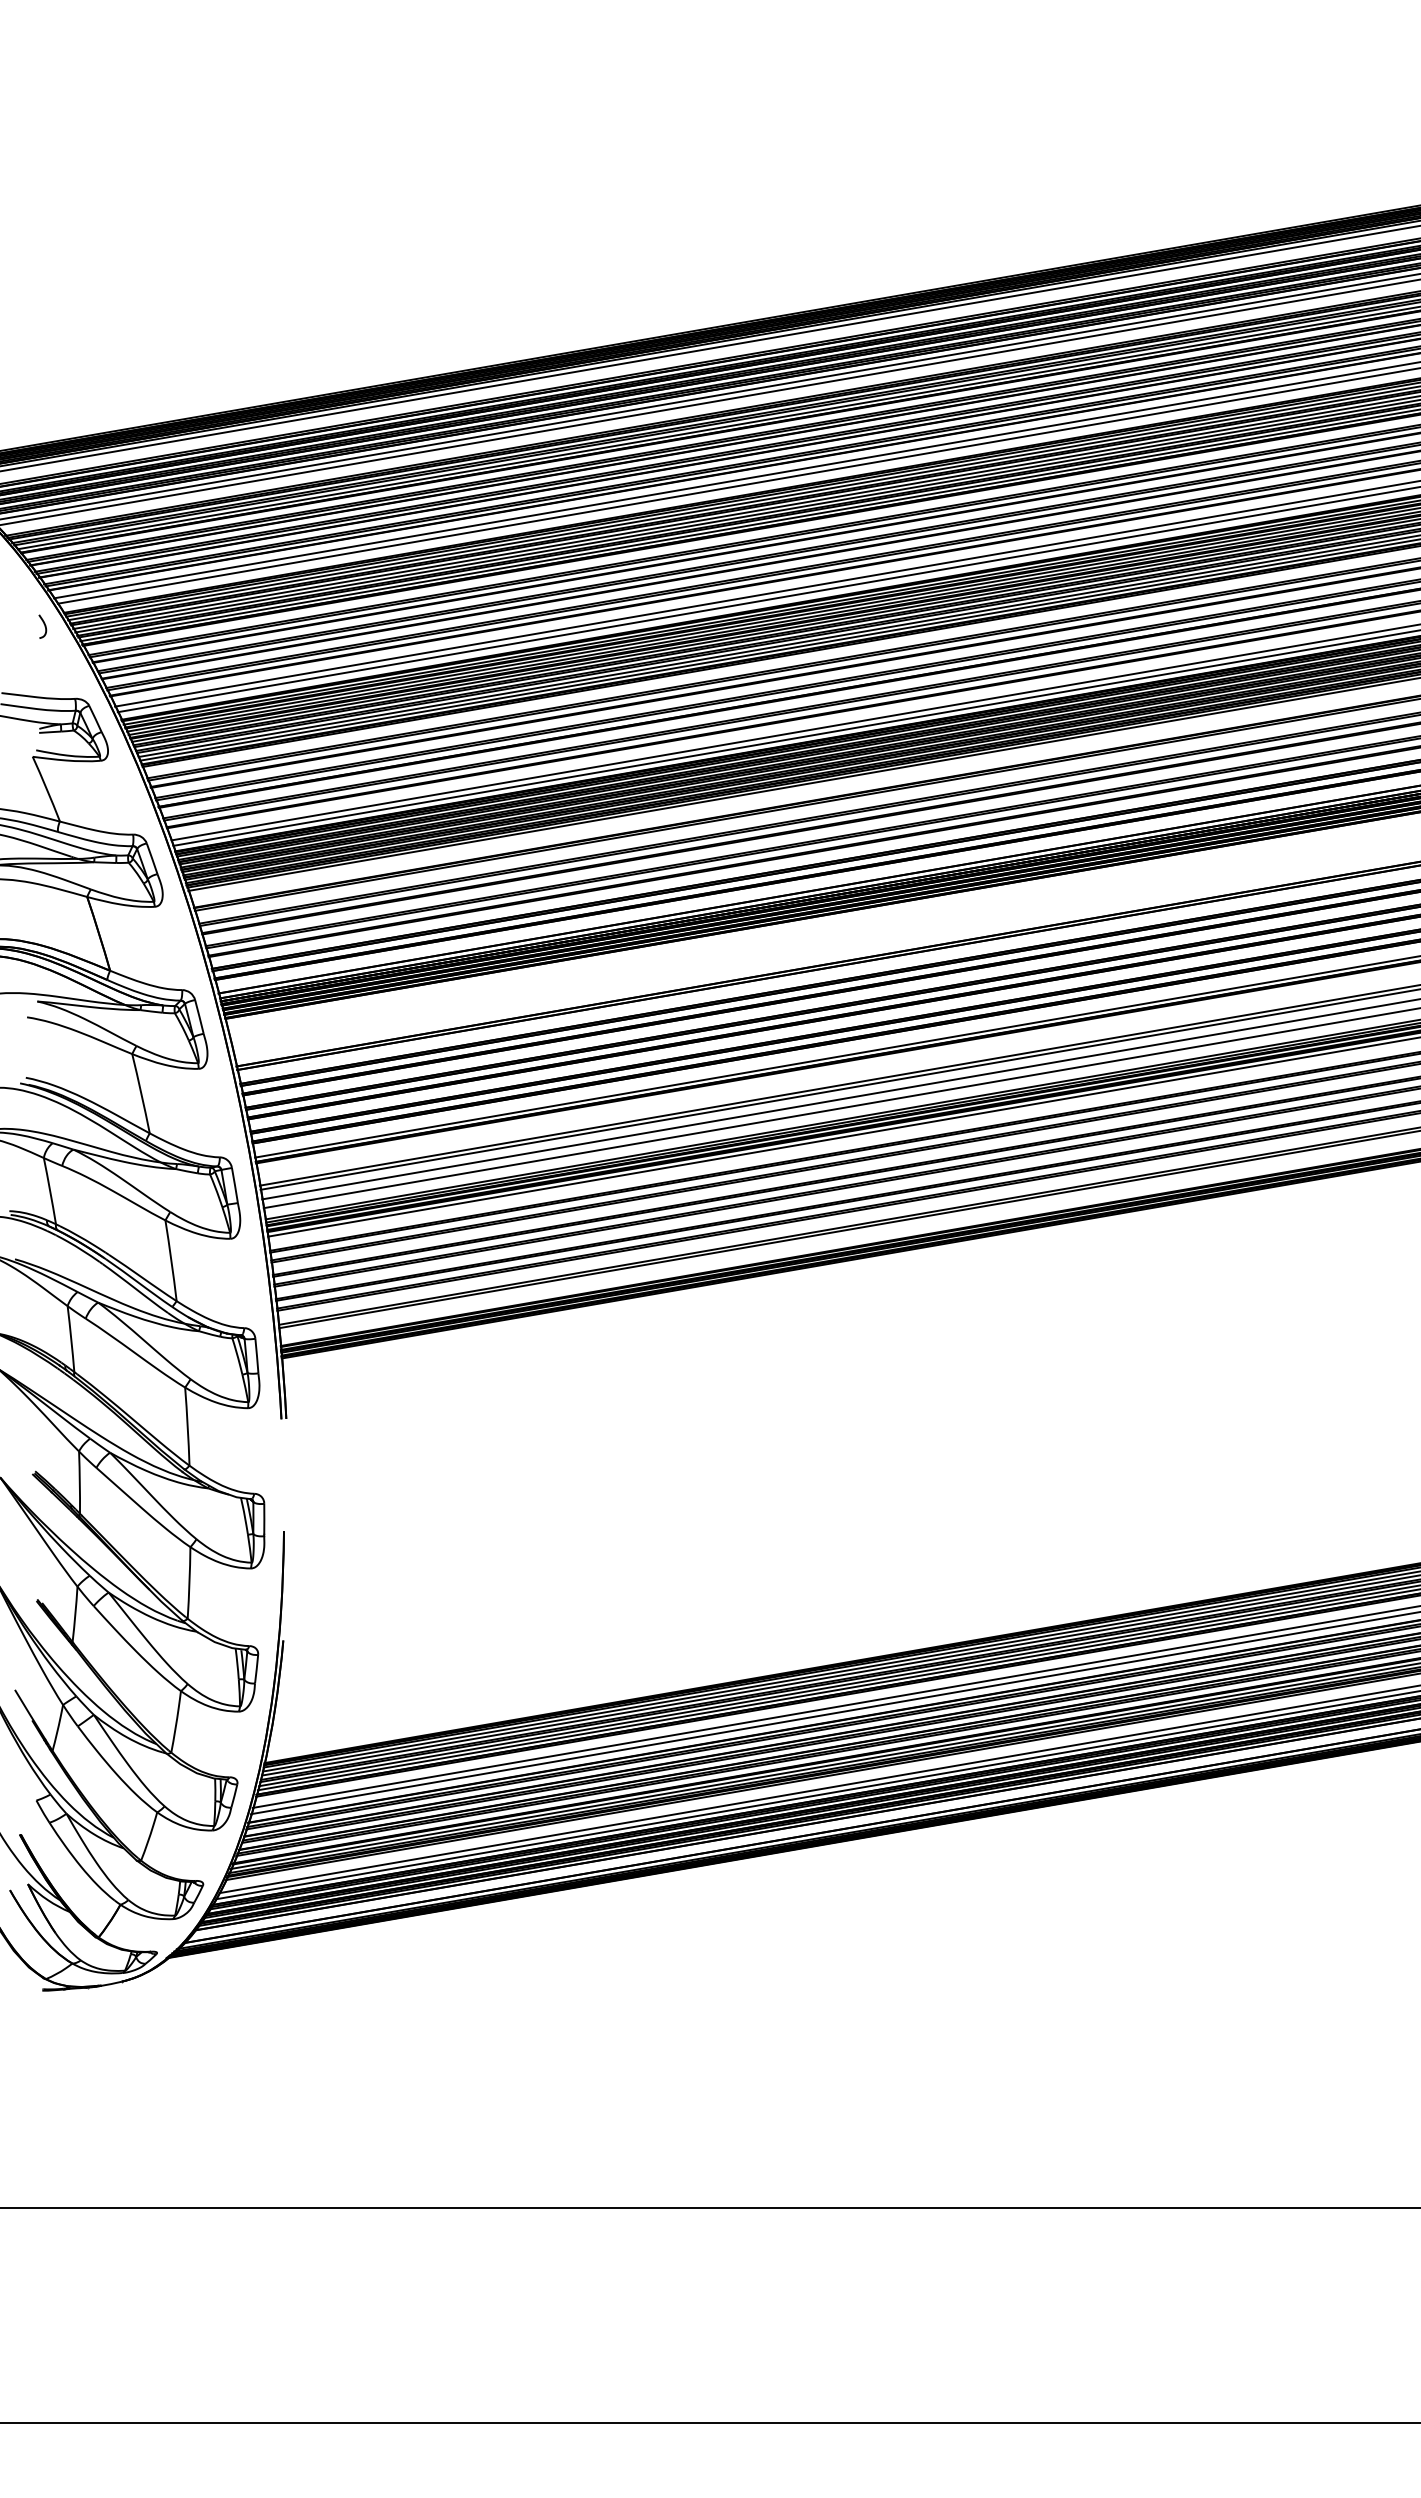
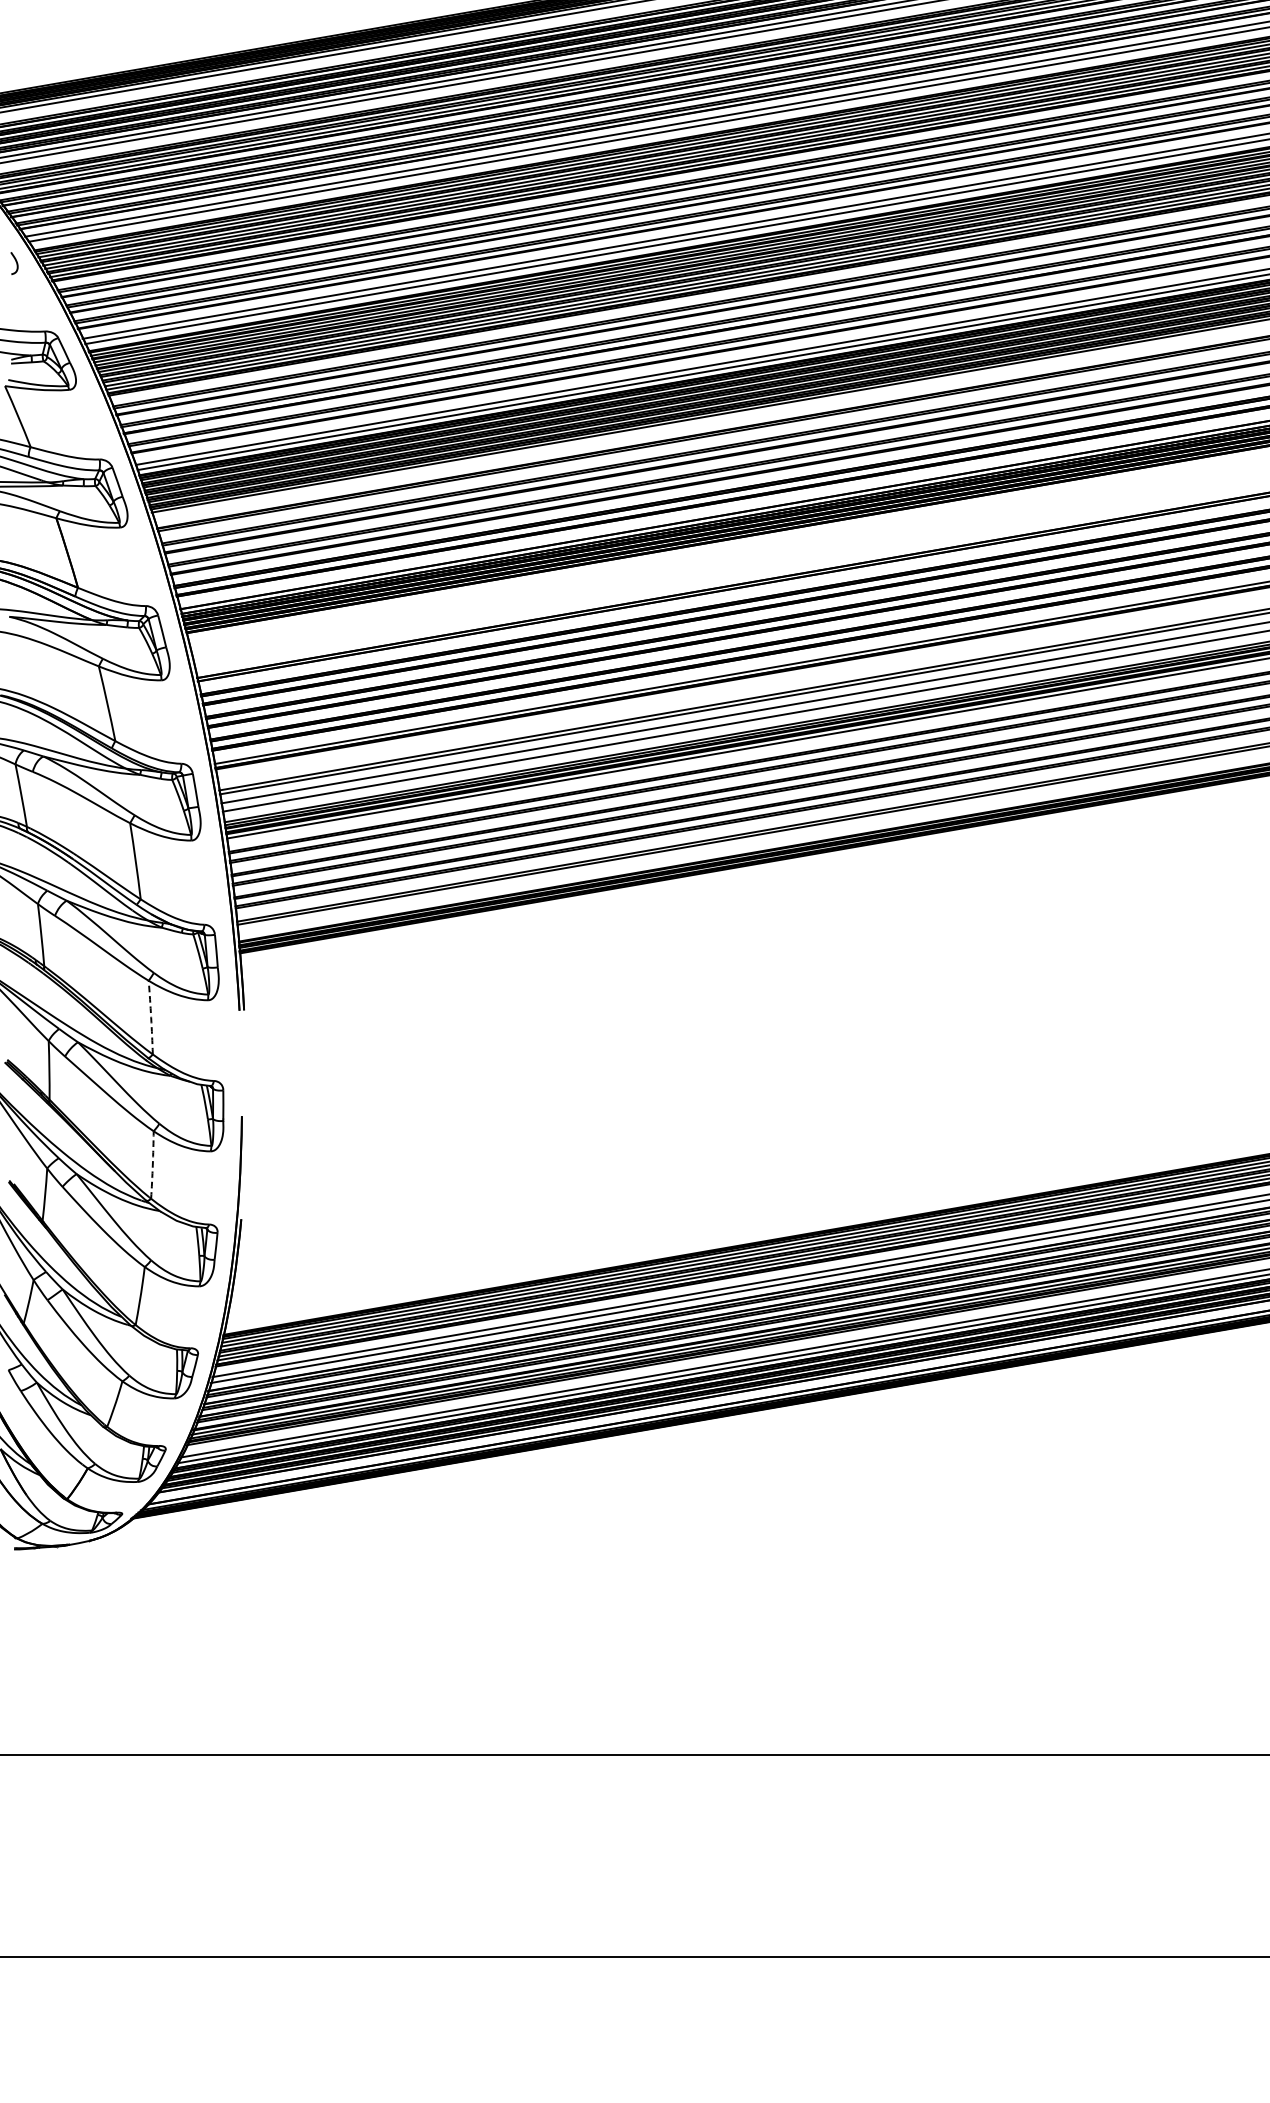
arc: (187, 1426) -> (150, 1017), solid -> dashed
arc: (189, 1582) -> (152, 1164), solid -> dashed

